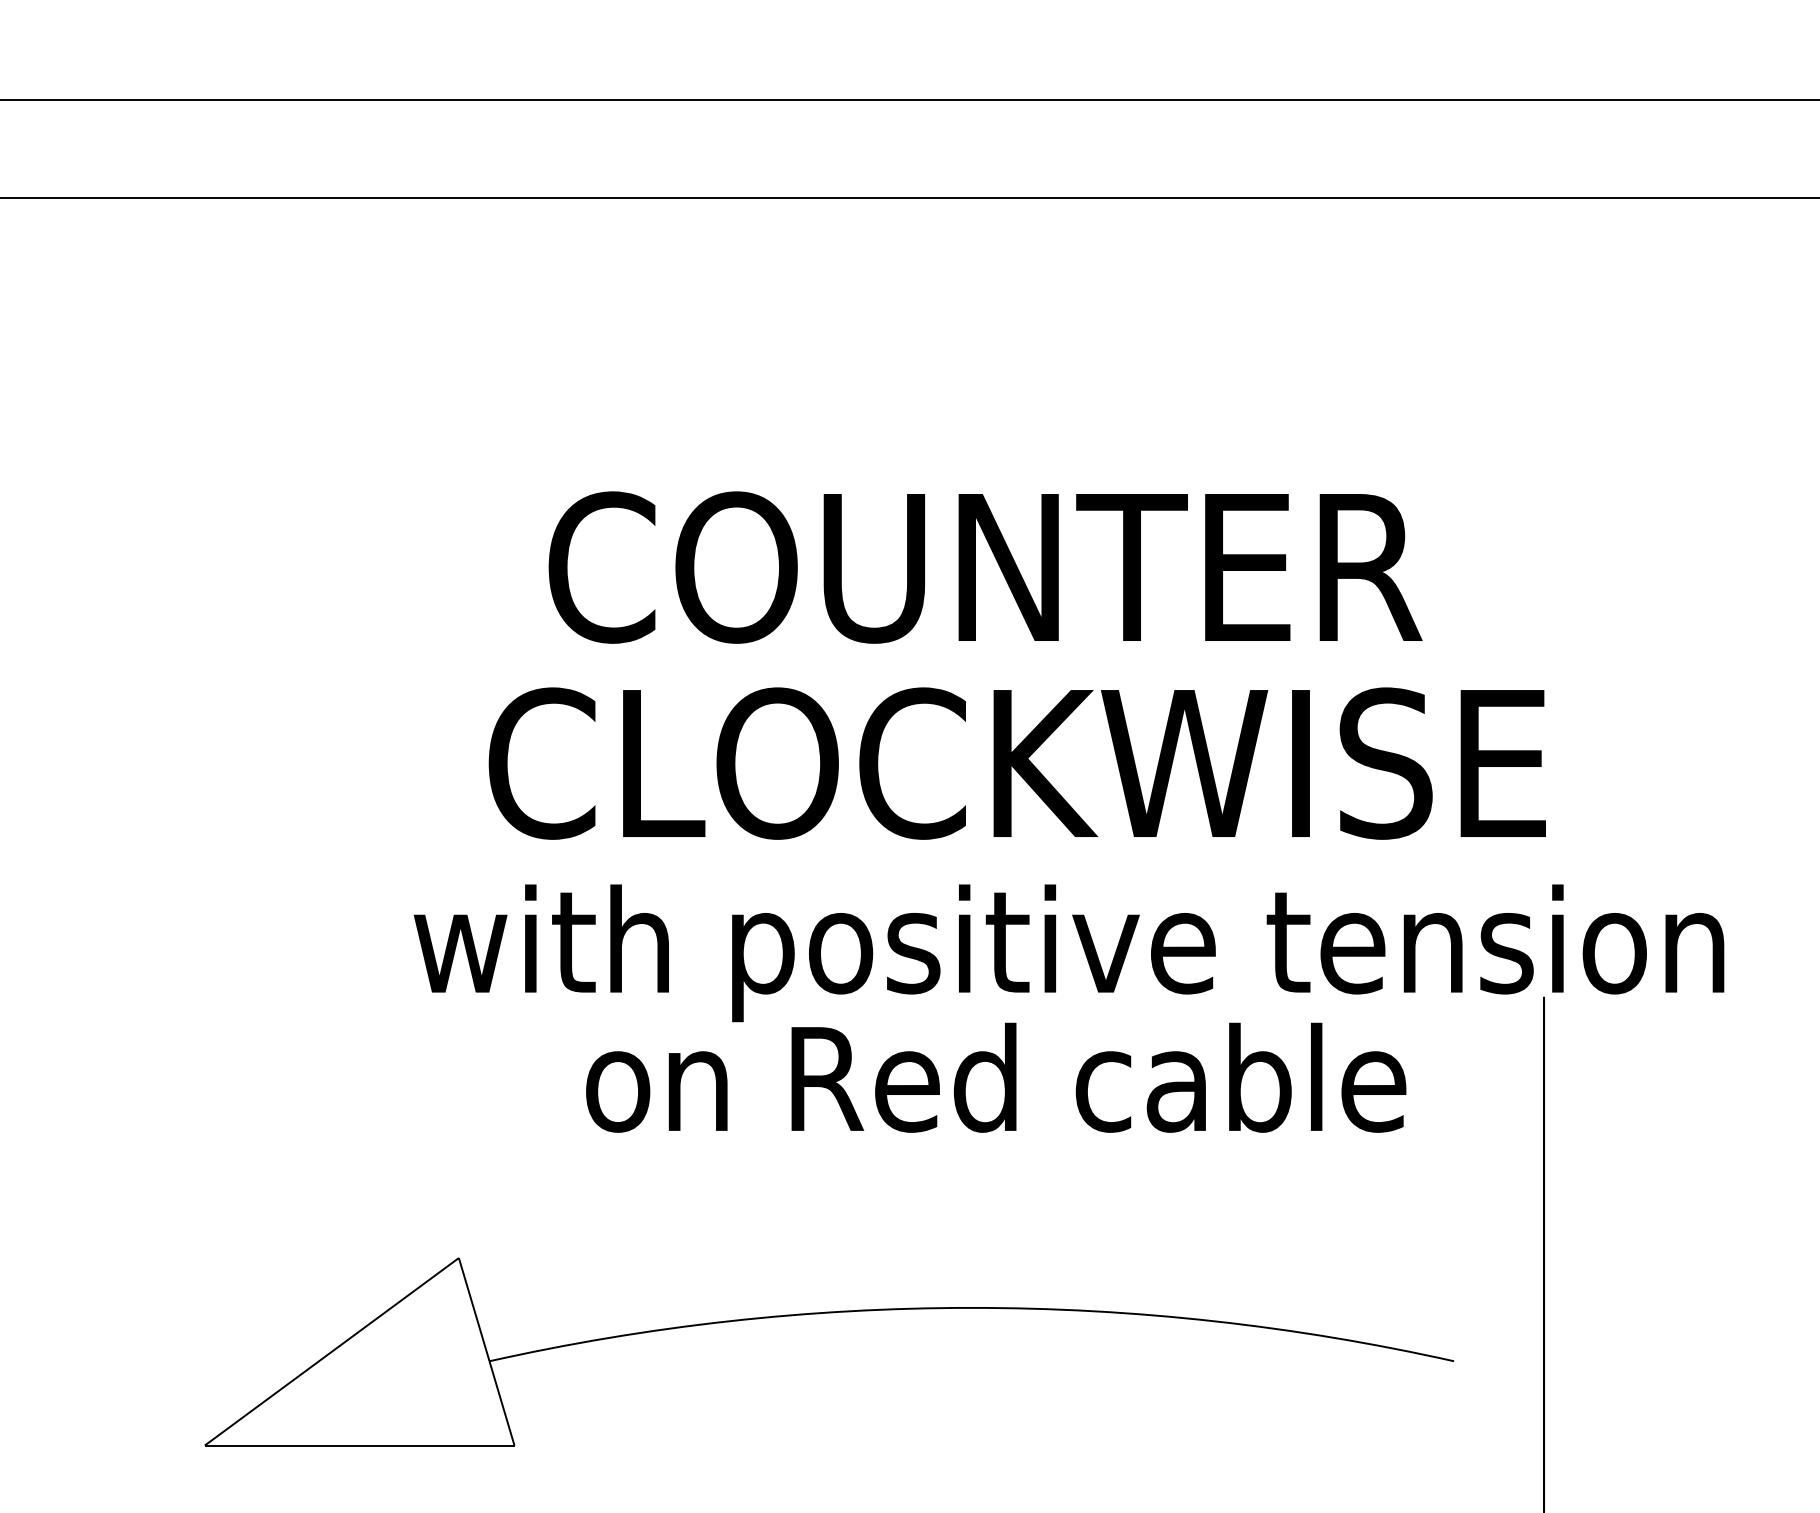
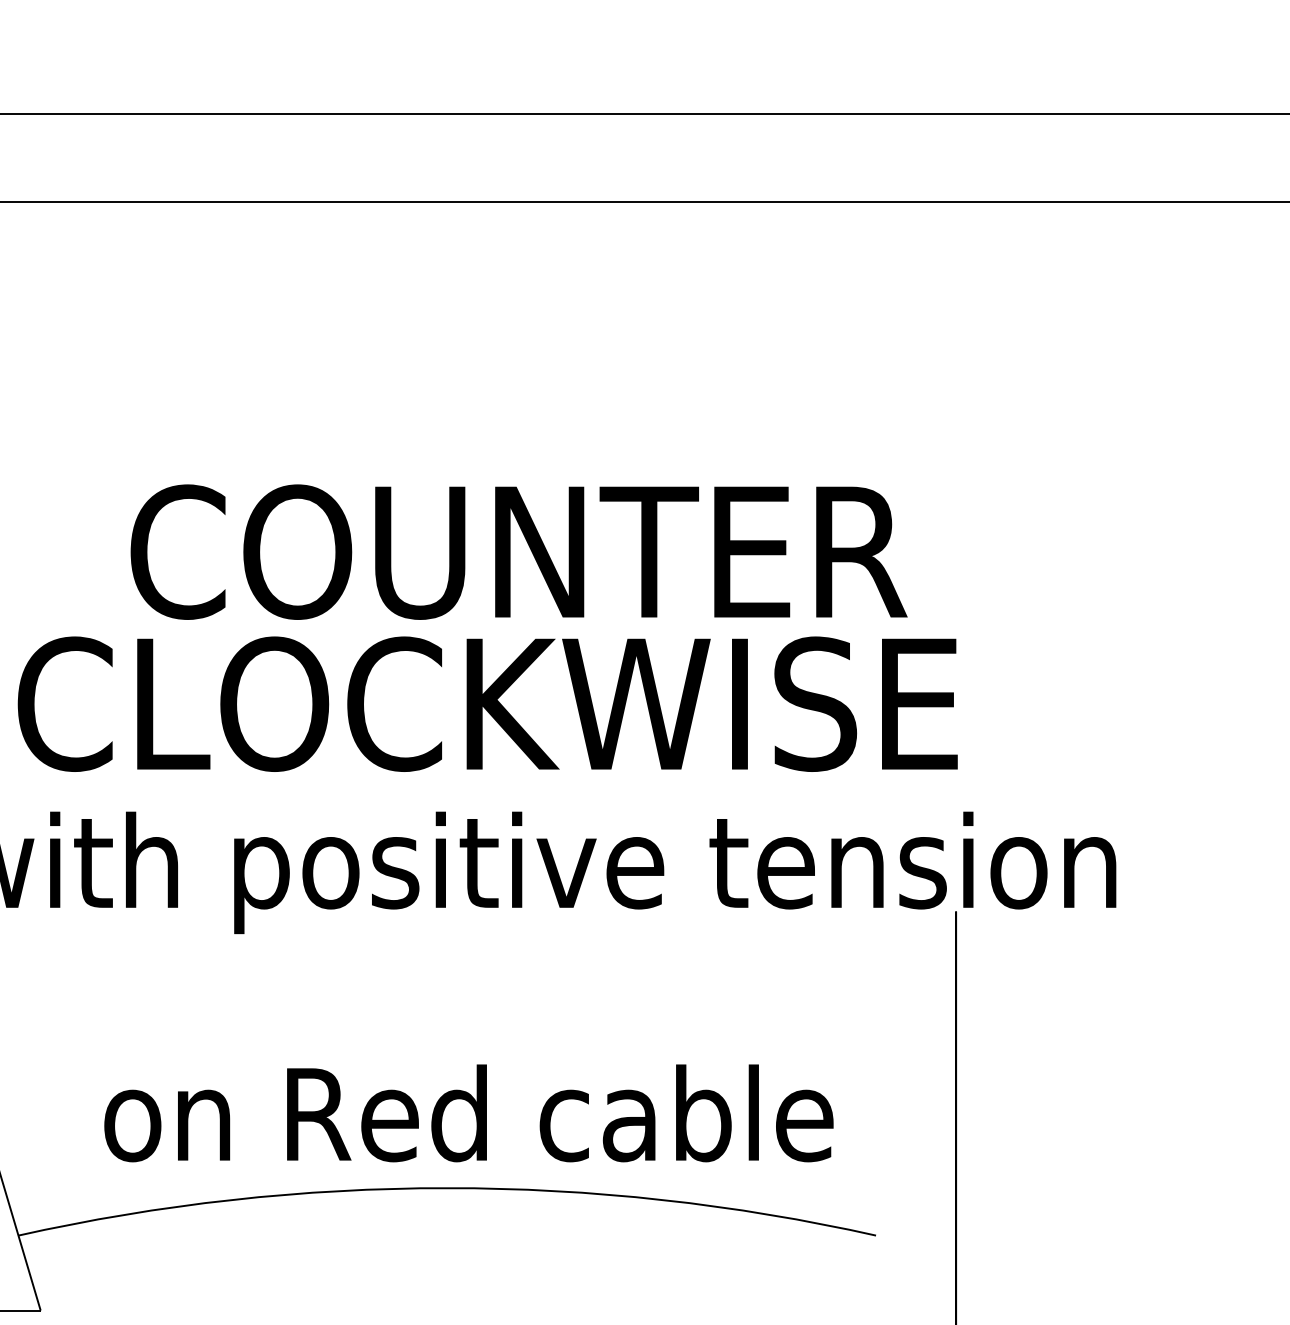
text: (985, 567) -> (519, 552), moved
text: (996, 1077) -> (469, 1113), moved

